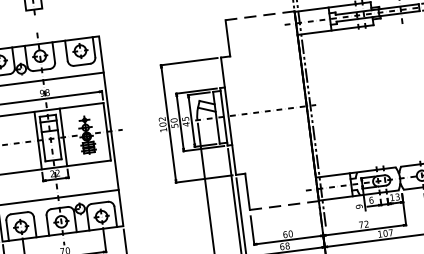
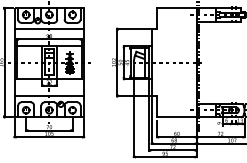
line: (259, 15) -> (176, 7), dashed -> solid
line: (283, 206) -> (176, 117), dashed -> solid

